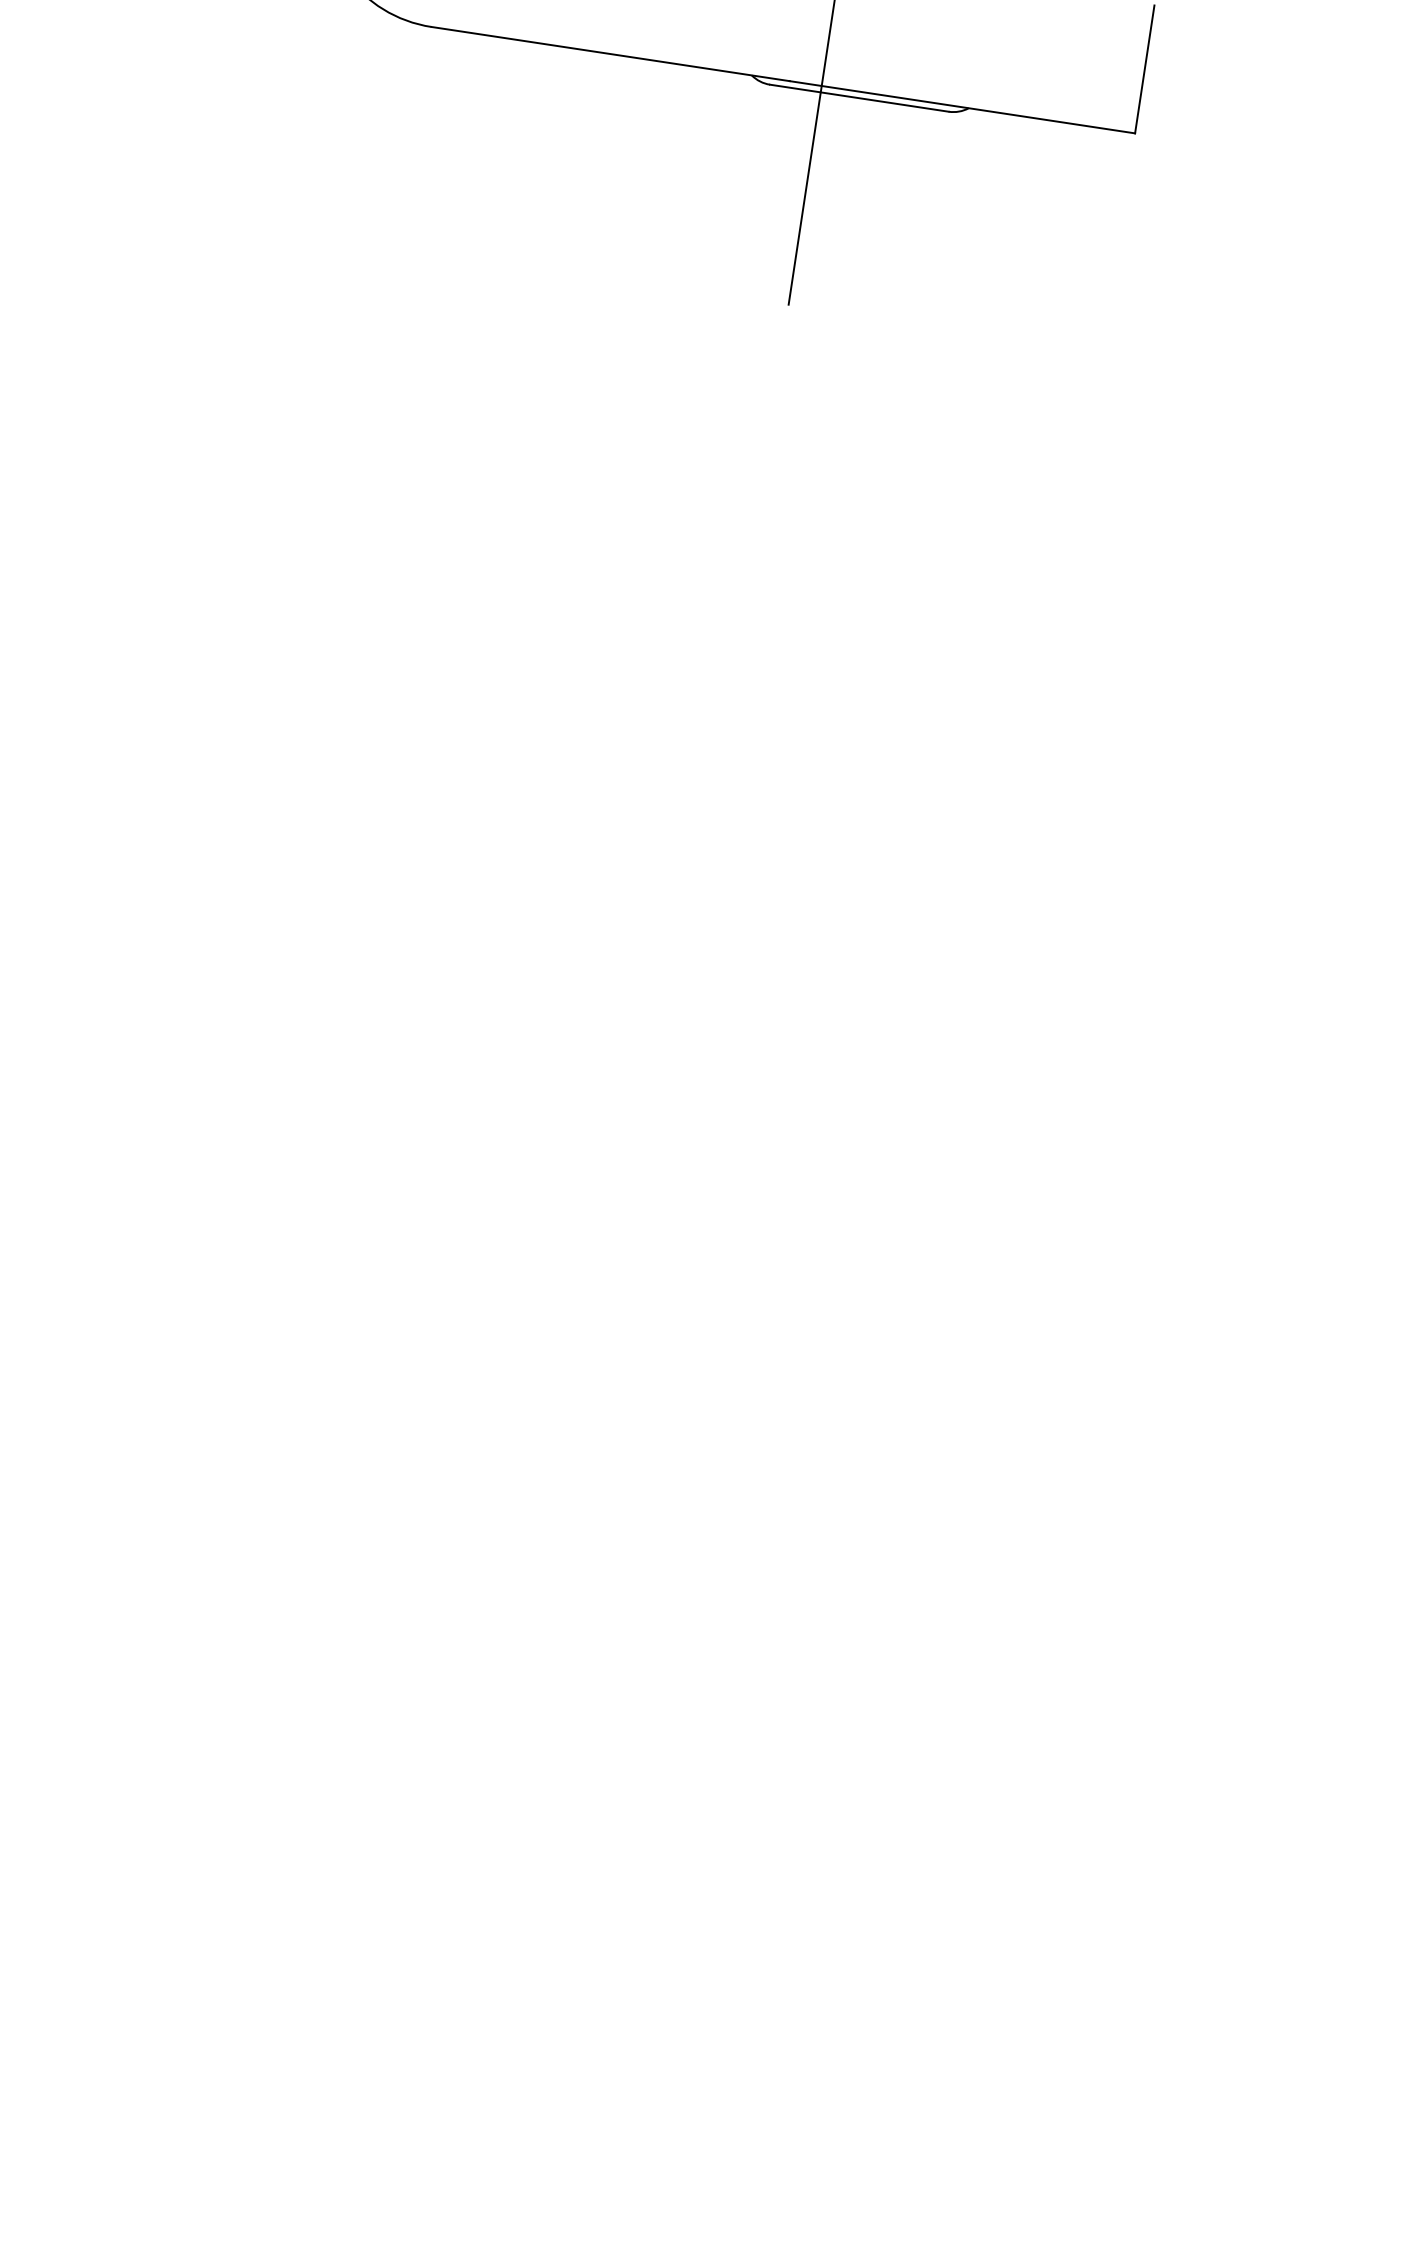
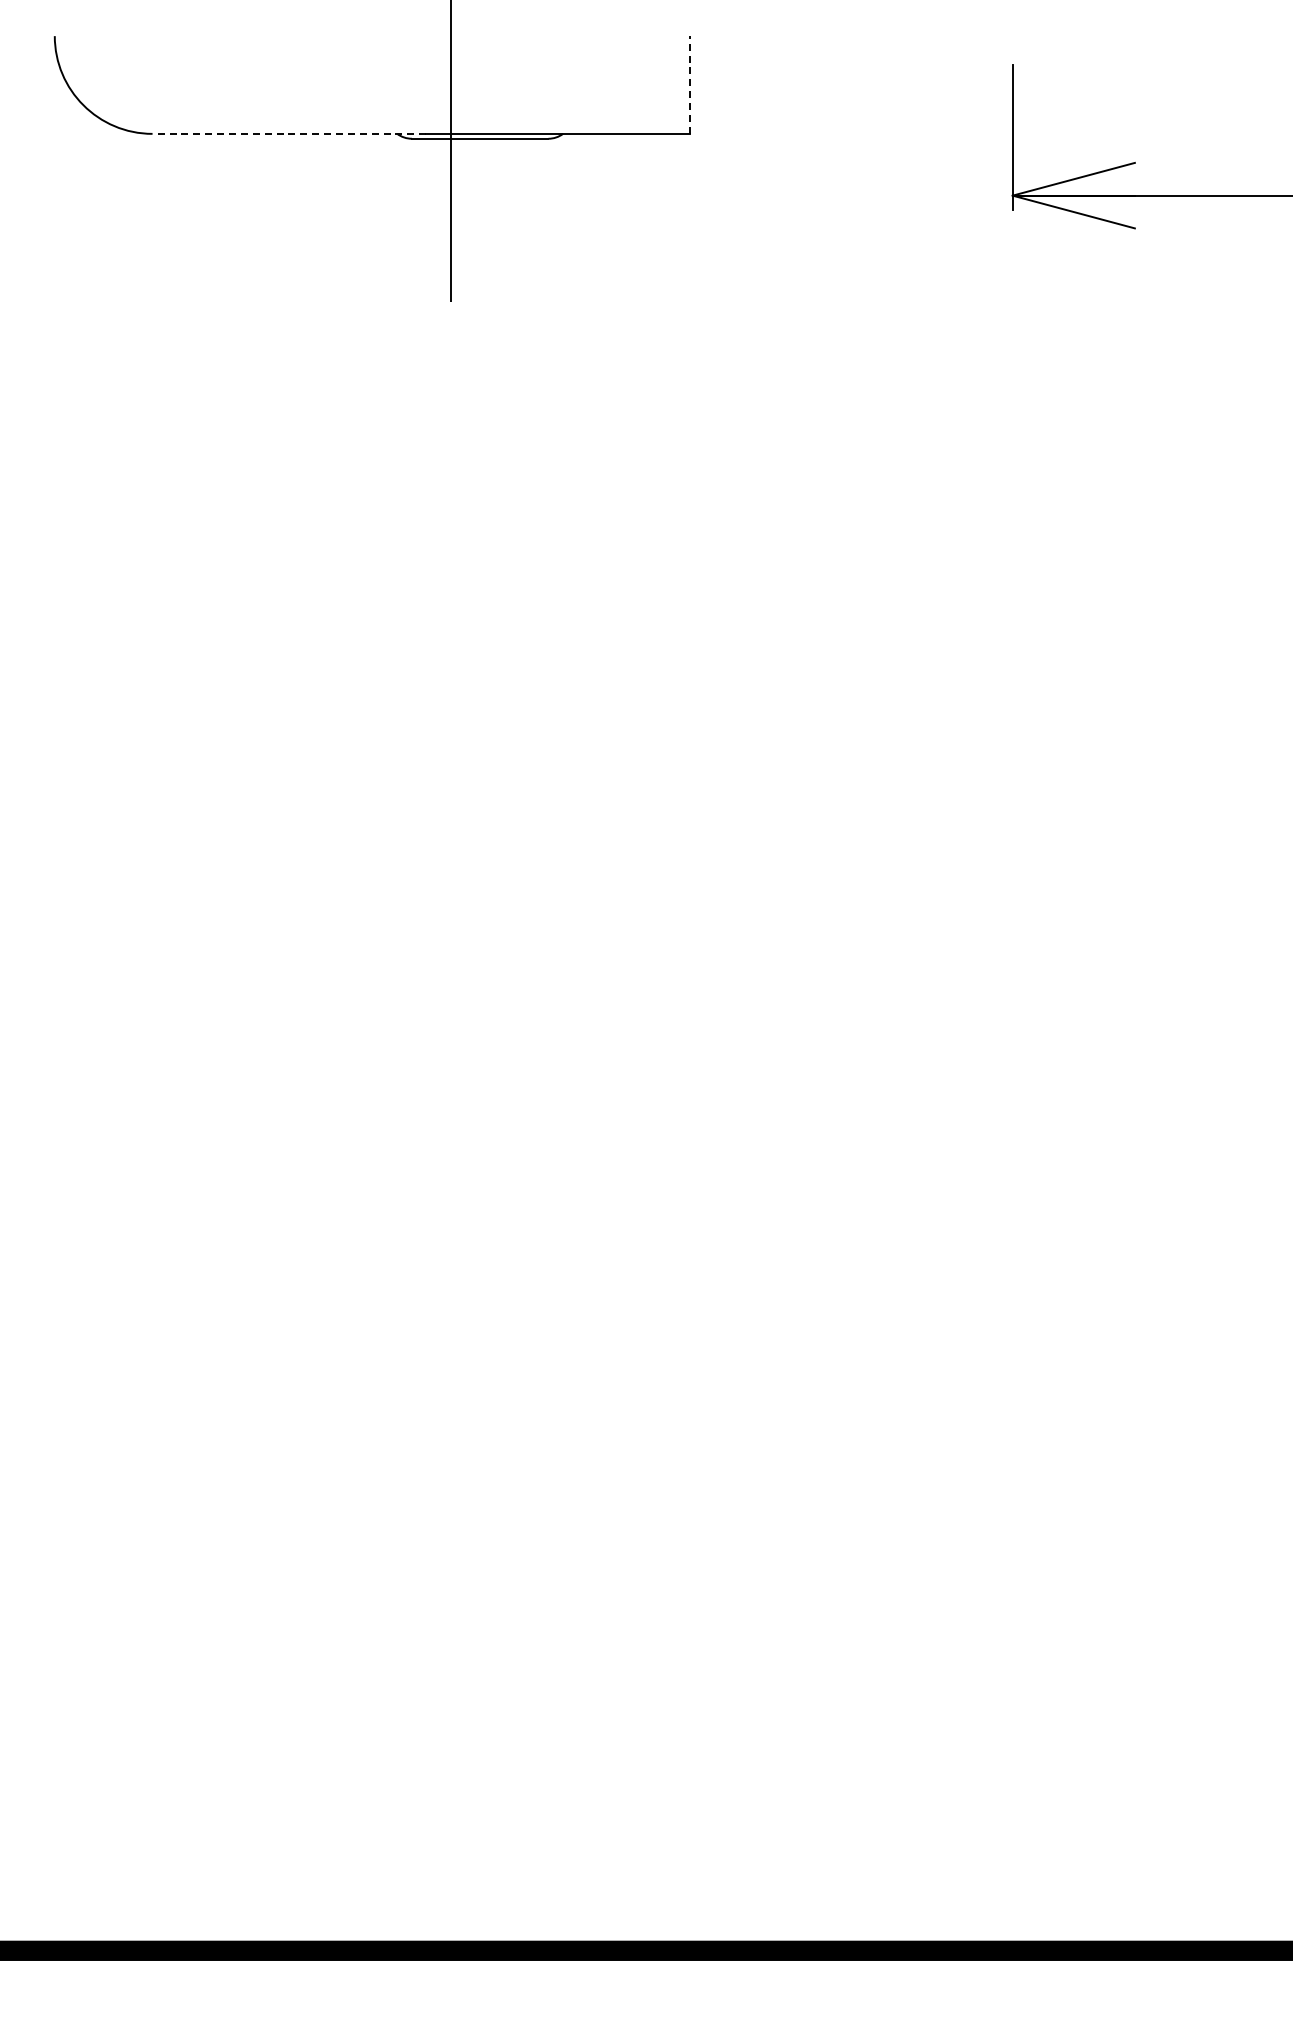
line: (610, 53) -> (289, 133), solid -> dashed
line: (1145, 70) -> (690, 85), solid -> dashed

